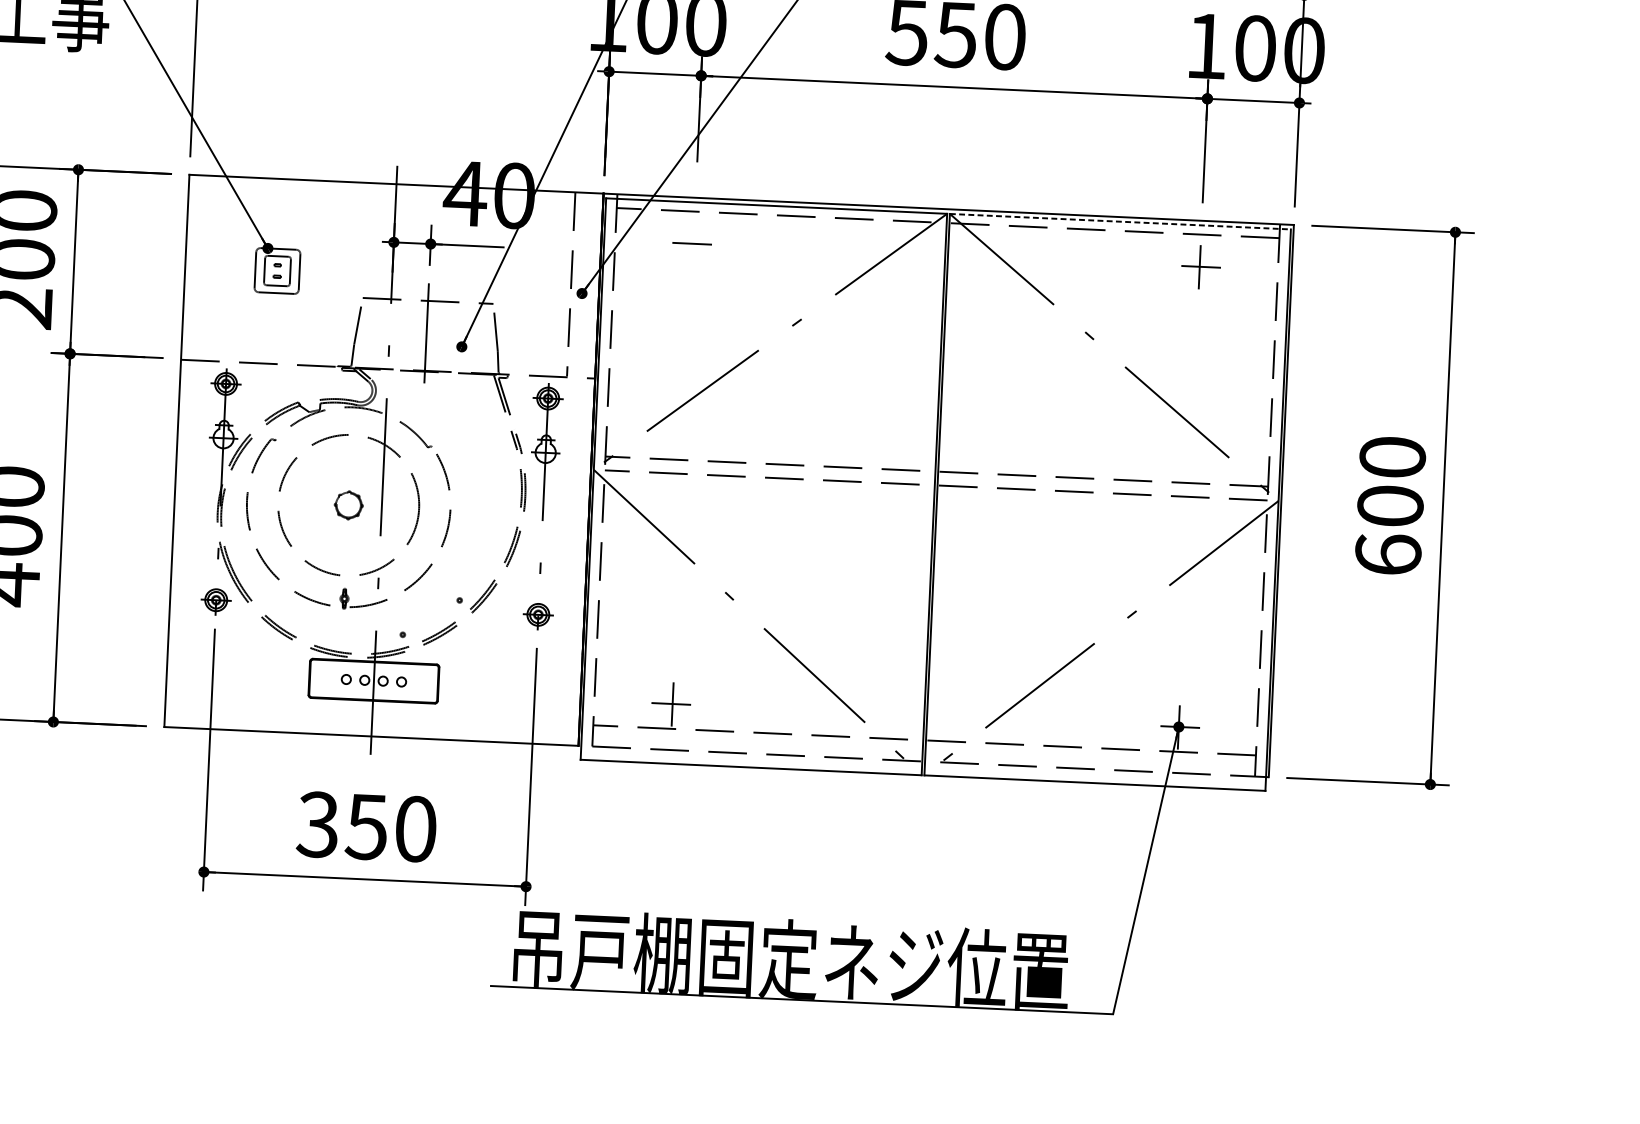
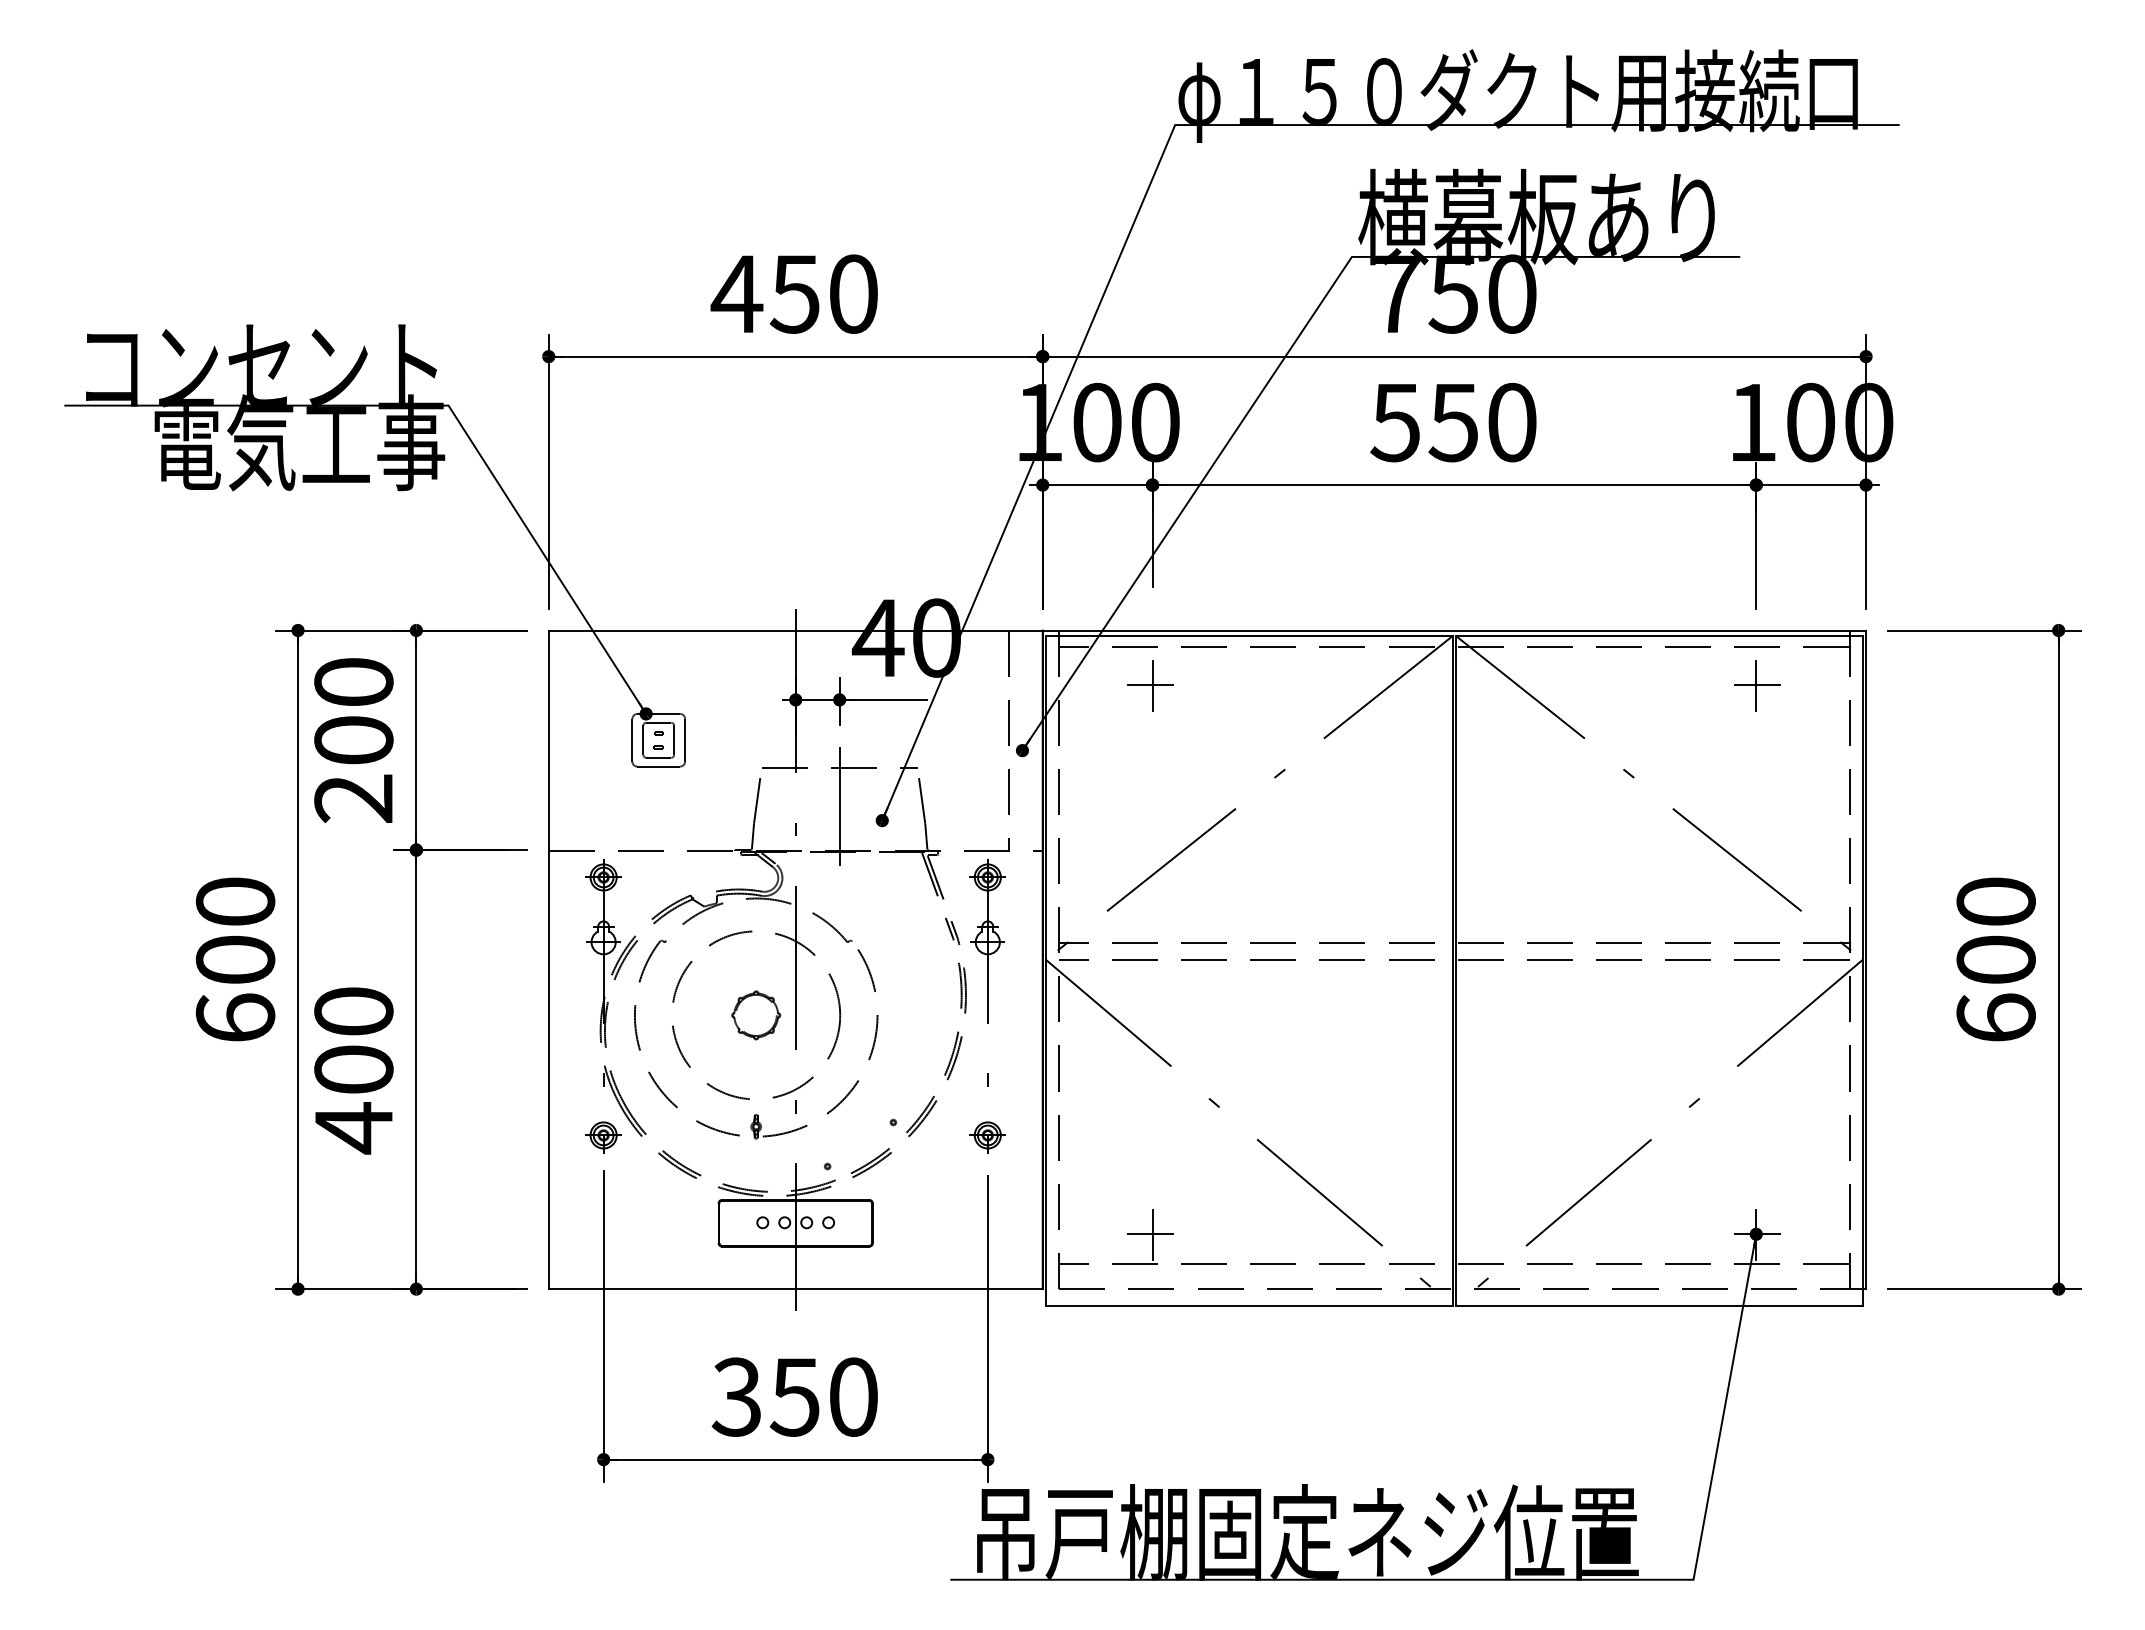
line: (1120, 222) -> (1659, 636), dashed -> solid
line: (693, 243) -> (1152, 685), added
part: (348, 505) -> (756, 1015), size x1.43

